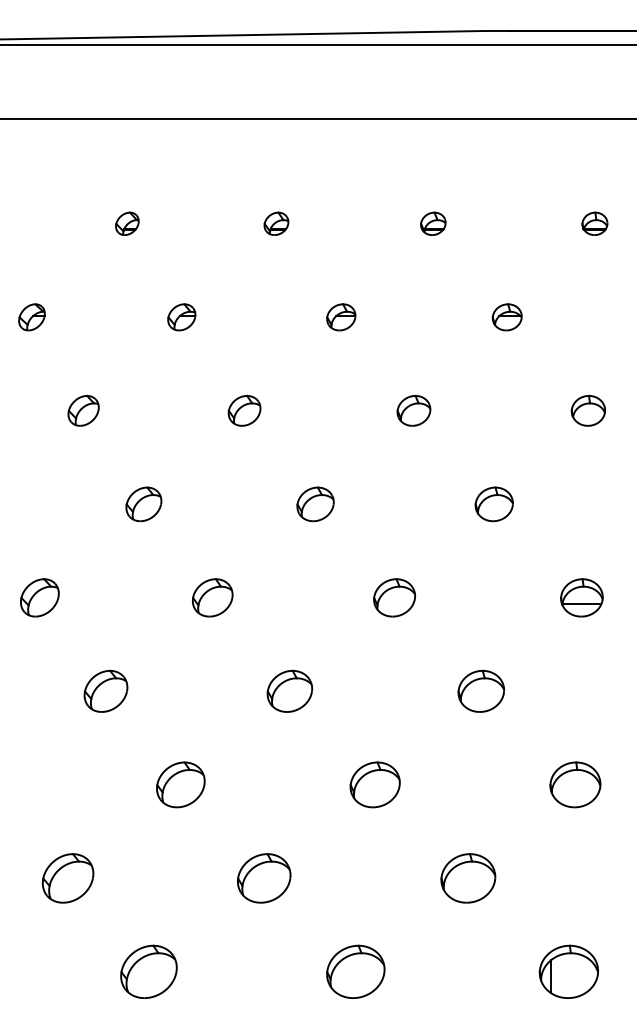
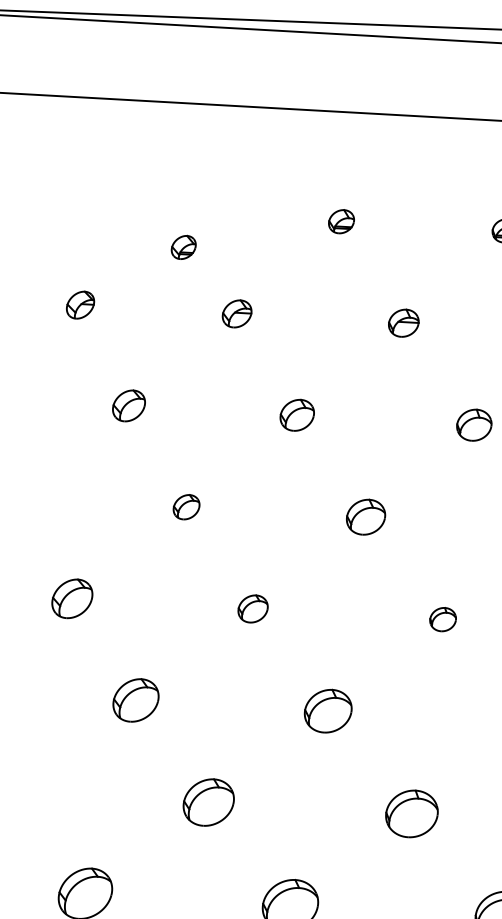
part: (127, 223) -> (183, 247), moved
part: (143, 504) -> (186, 507), size x0.7
part: (212, 597) -> (252, 608), size x0.7
part: (394, 597) -> (443, 619), size x0.6

